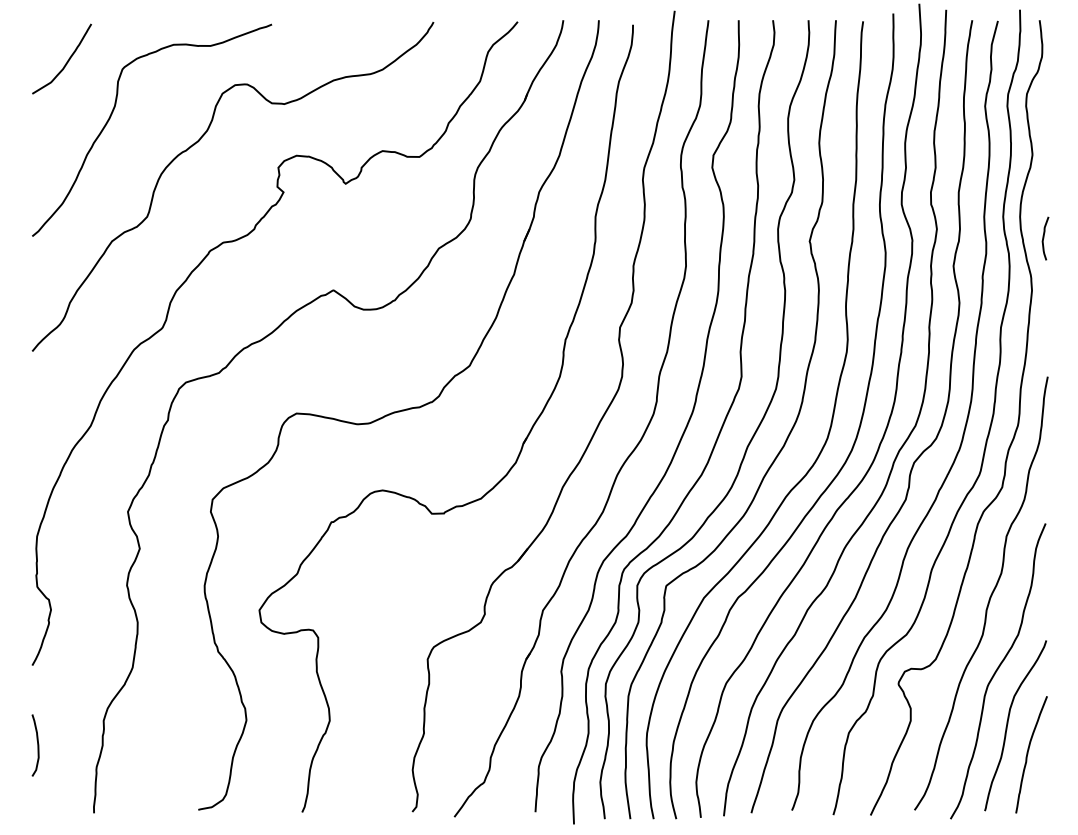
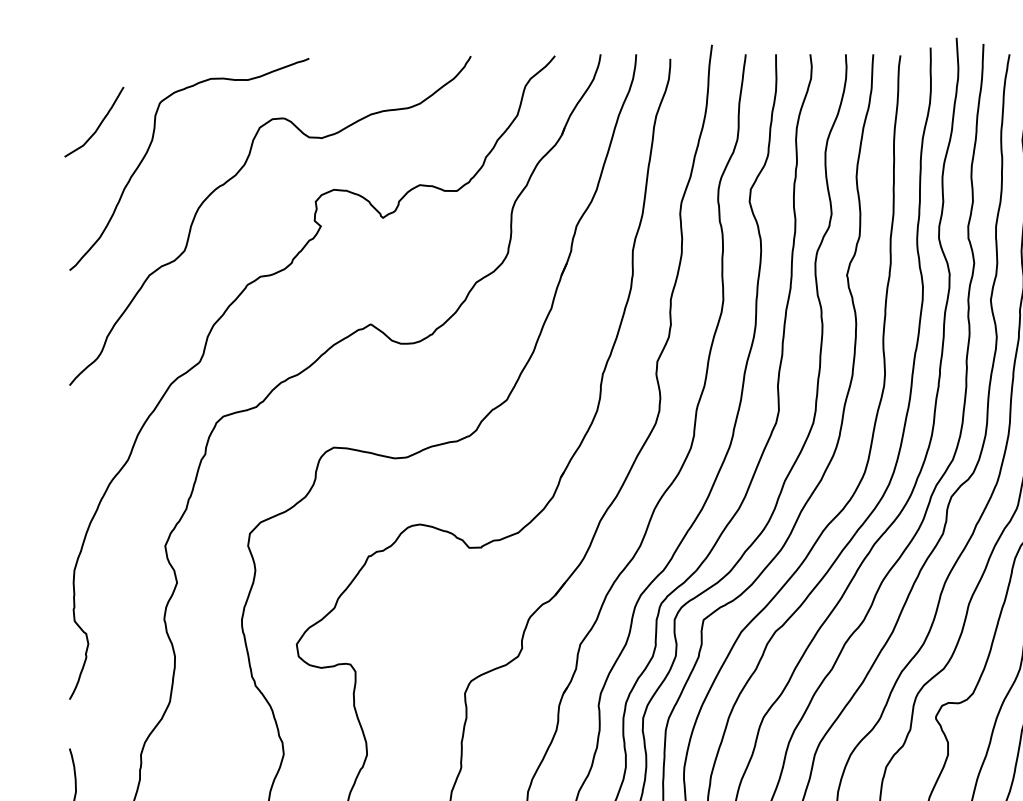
curve: (66, 61) -> (98, 124), moved

